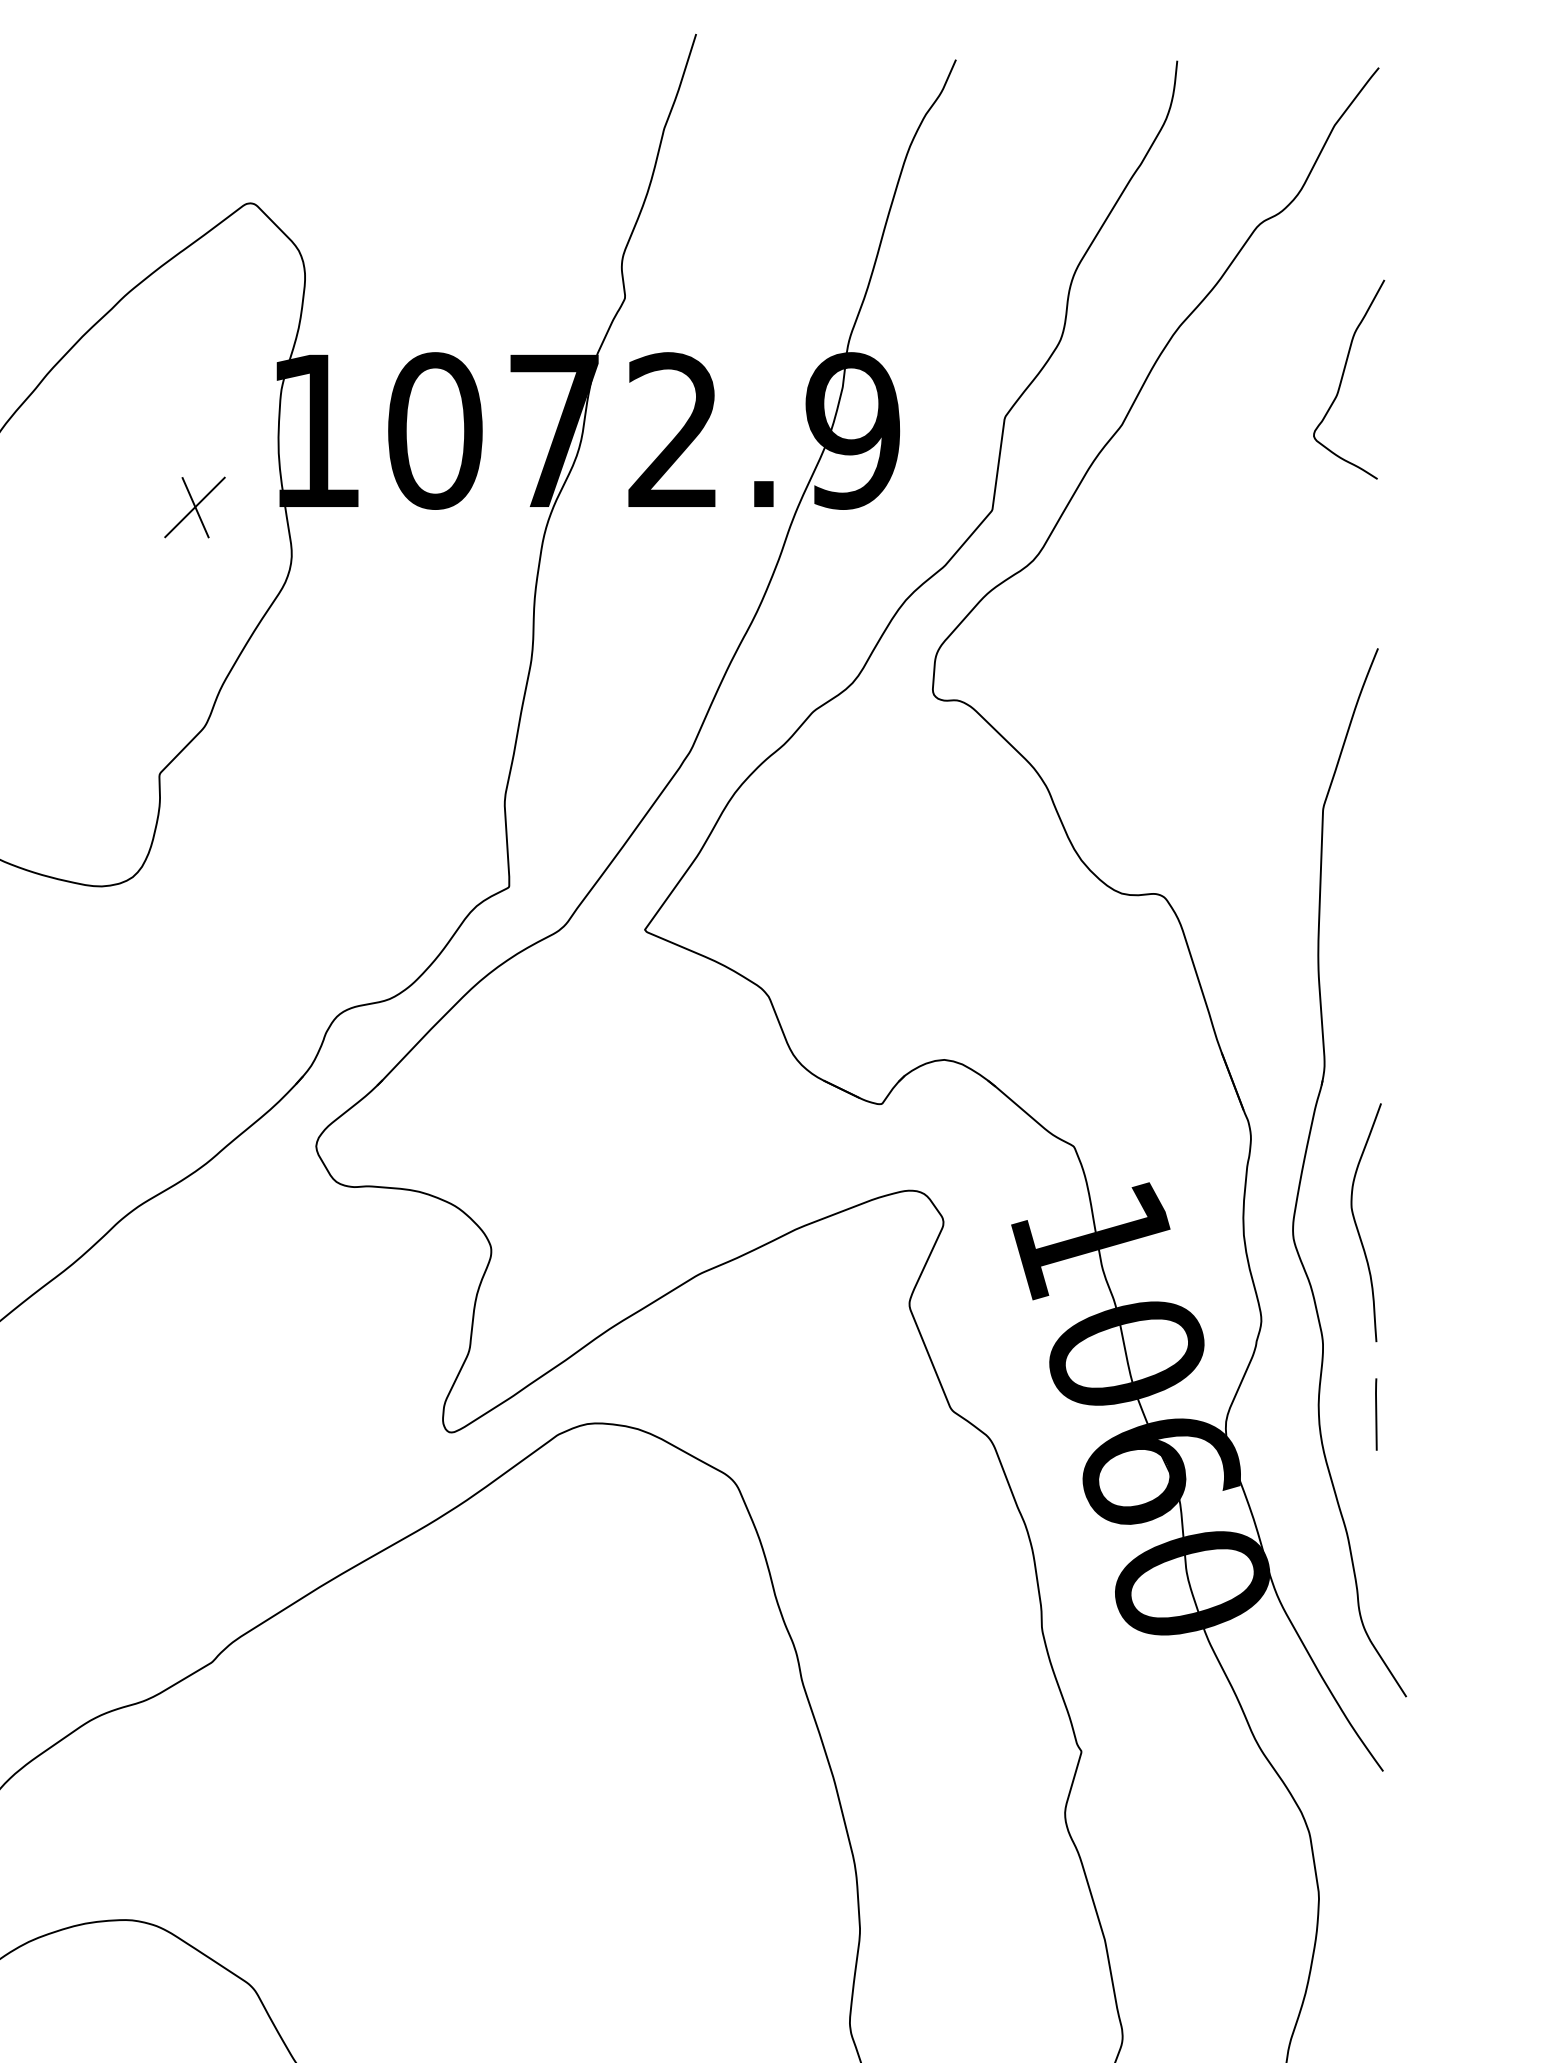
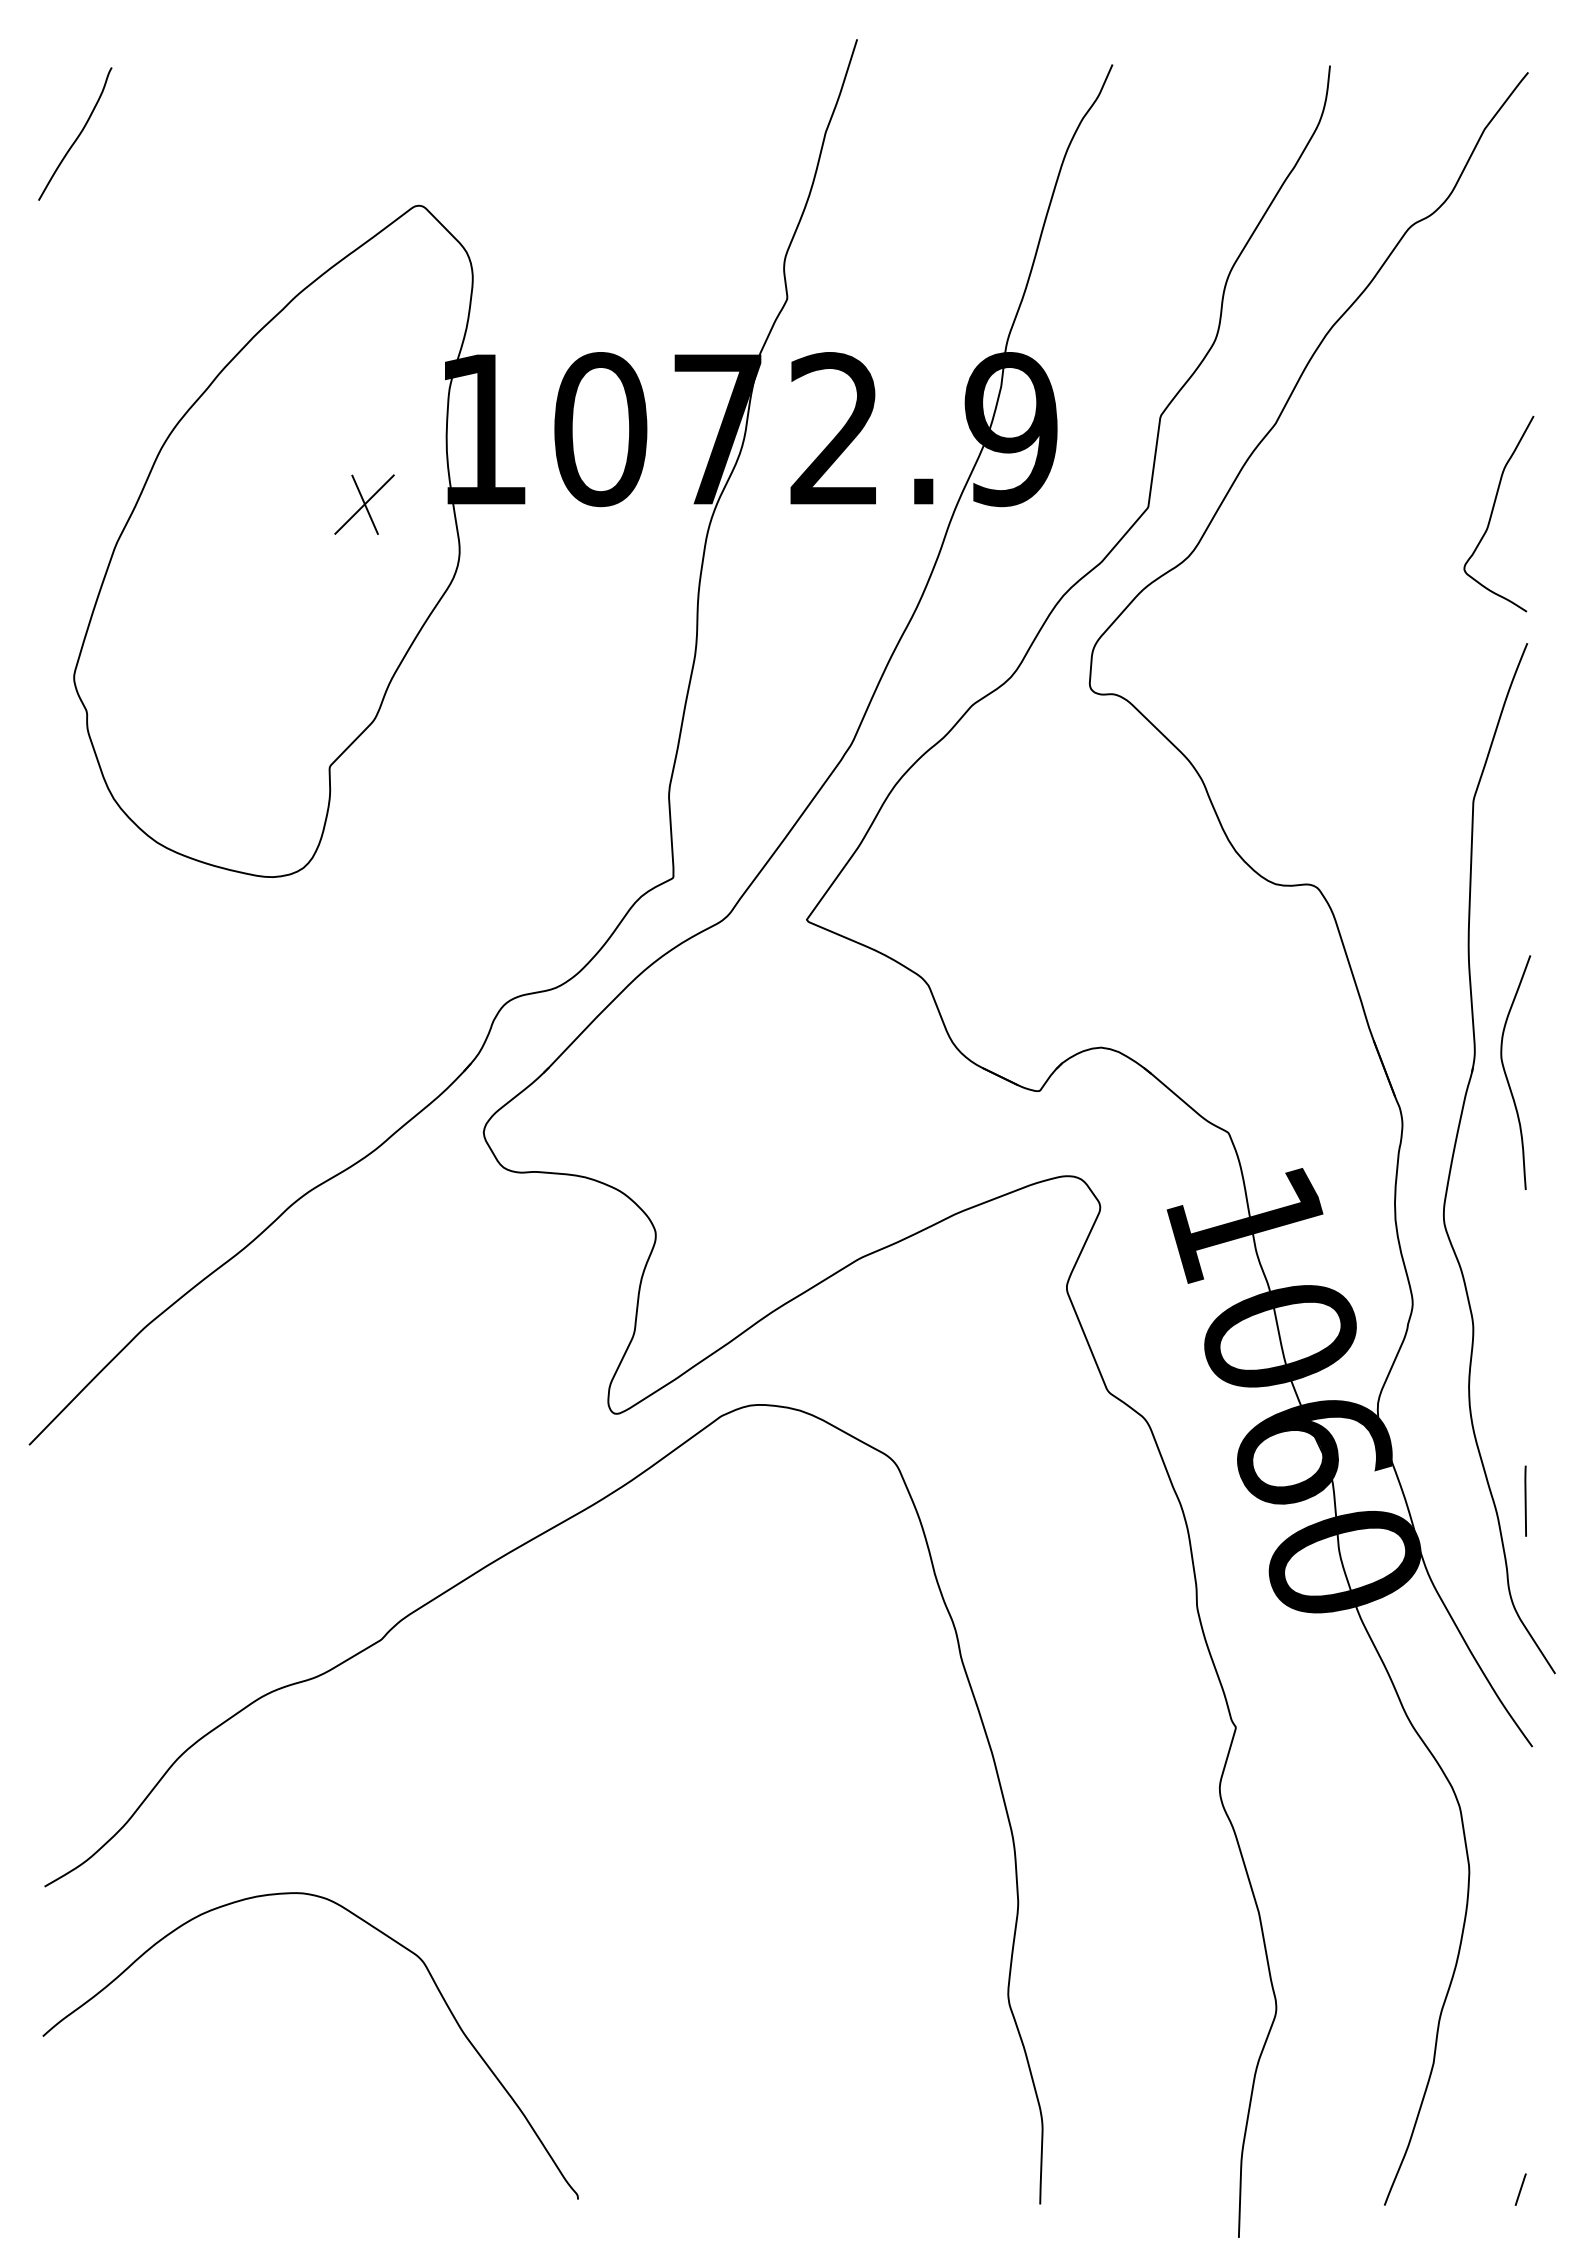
curve: (1343, 377) -> (1493, 511), moved
curve: (1357, 1226) -> (1507, 1076), moved
line: (1376, 1413) -> (1525, 1500), moved

